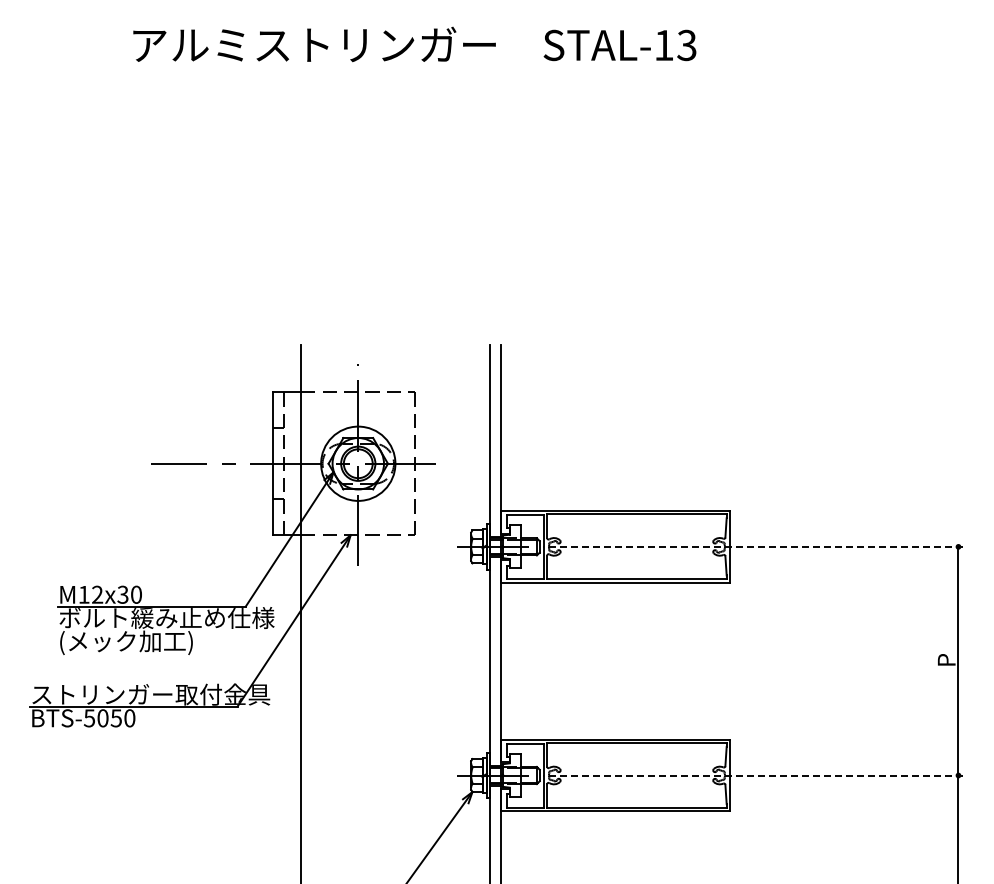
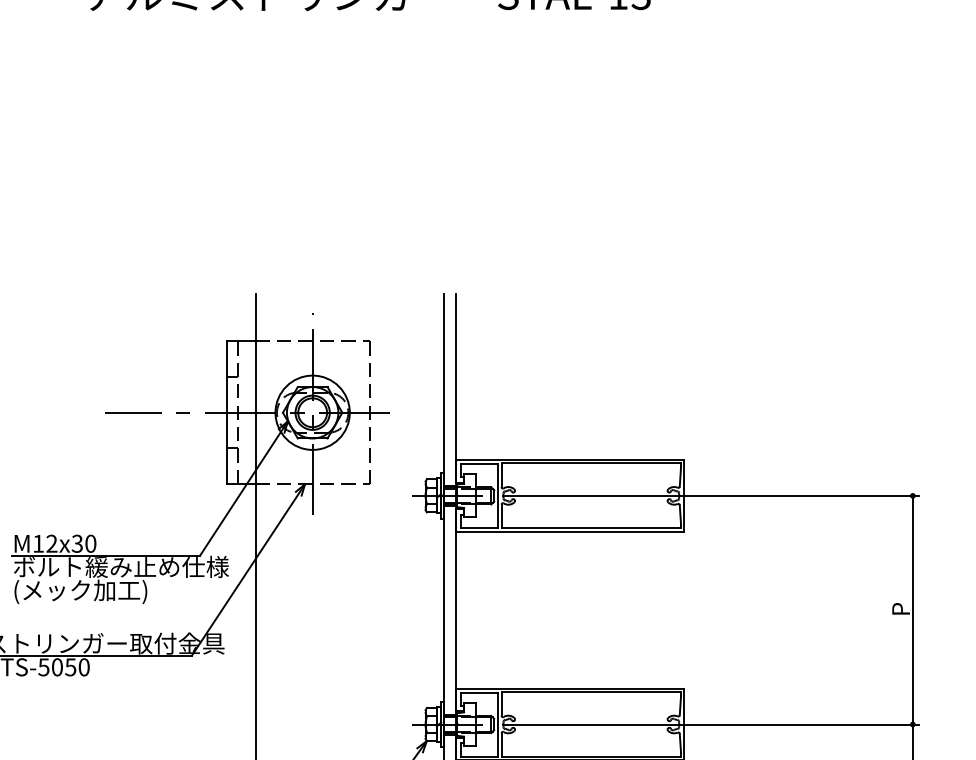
line: (756, 546) -> (710, 495), dashed -> solid
line: (756, 775) -> (710, 724), dashed -> solid

